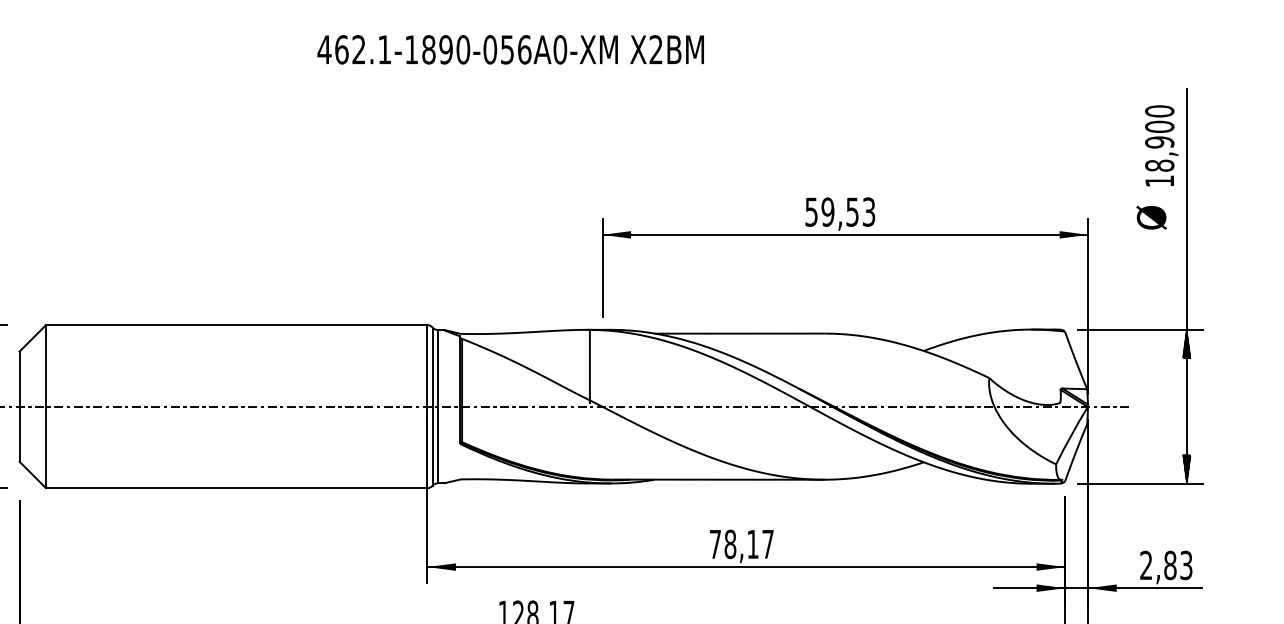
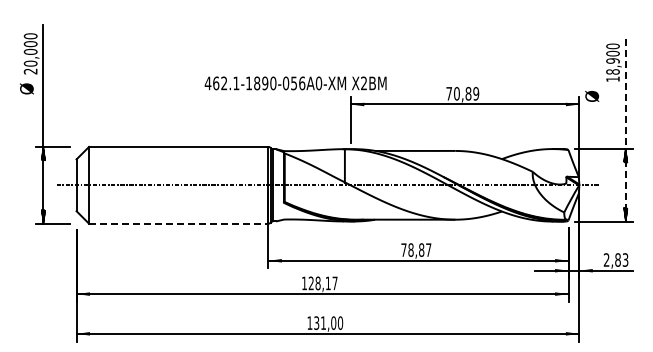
text: (510, 49) -> (295, 83), moved
text: (839, 211) -> (462, 93), 59,53 -> 70,89
text: (1152, 217) -> (592, 96), moved
line: (1186, 285) -> (625, 128), solid -> dashed
line: (236, 487) -> (178, 223), solid -> dashed
text: (752, 543) -> (421, 249), 78,17 -> 78,87

